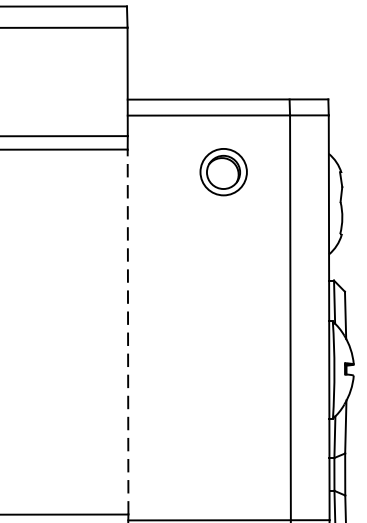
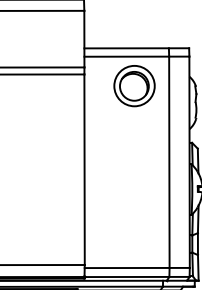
part: (223, 172) -> (134, 86), size x1.67
line: (127, 331) -> (84, 169), dashed -> solid

